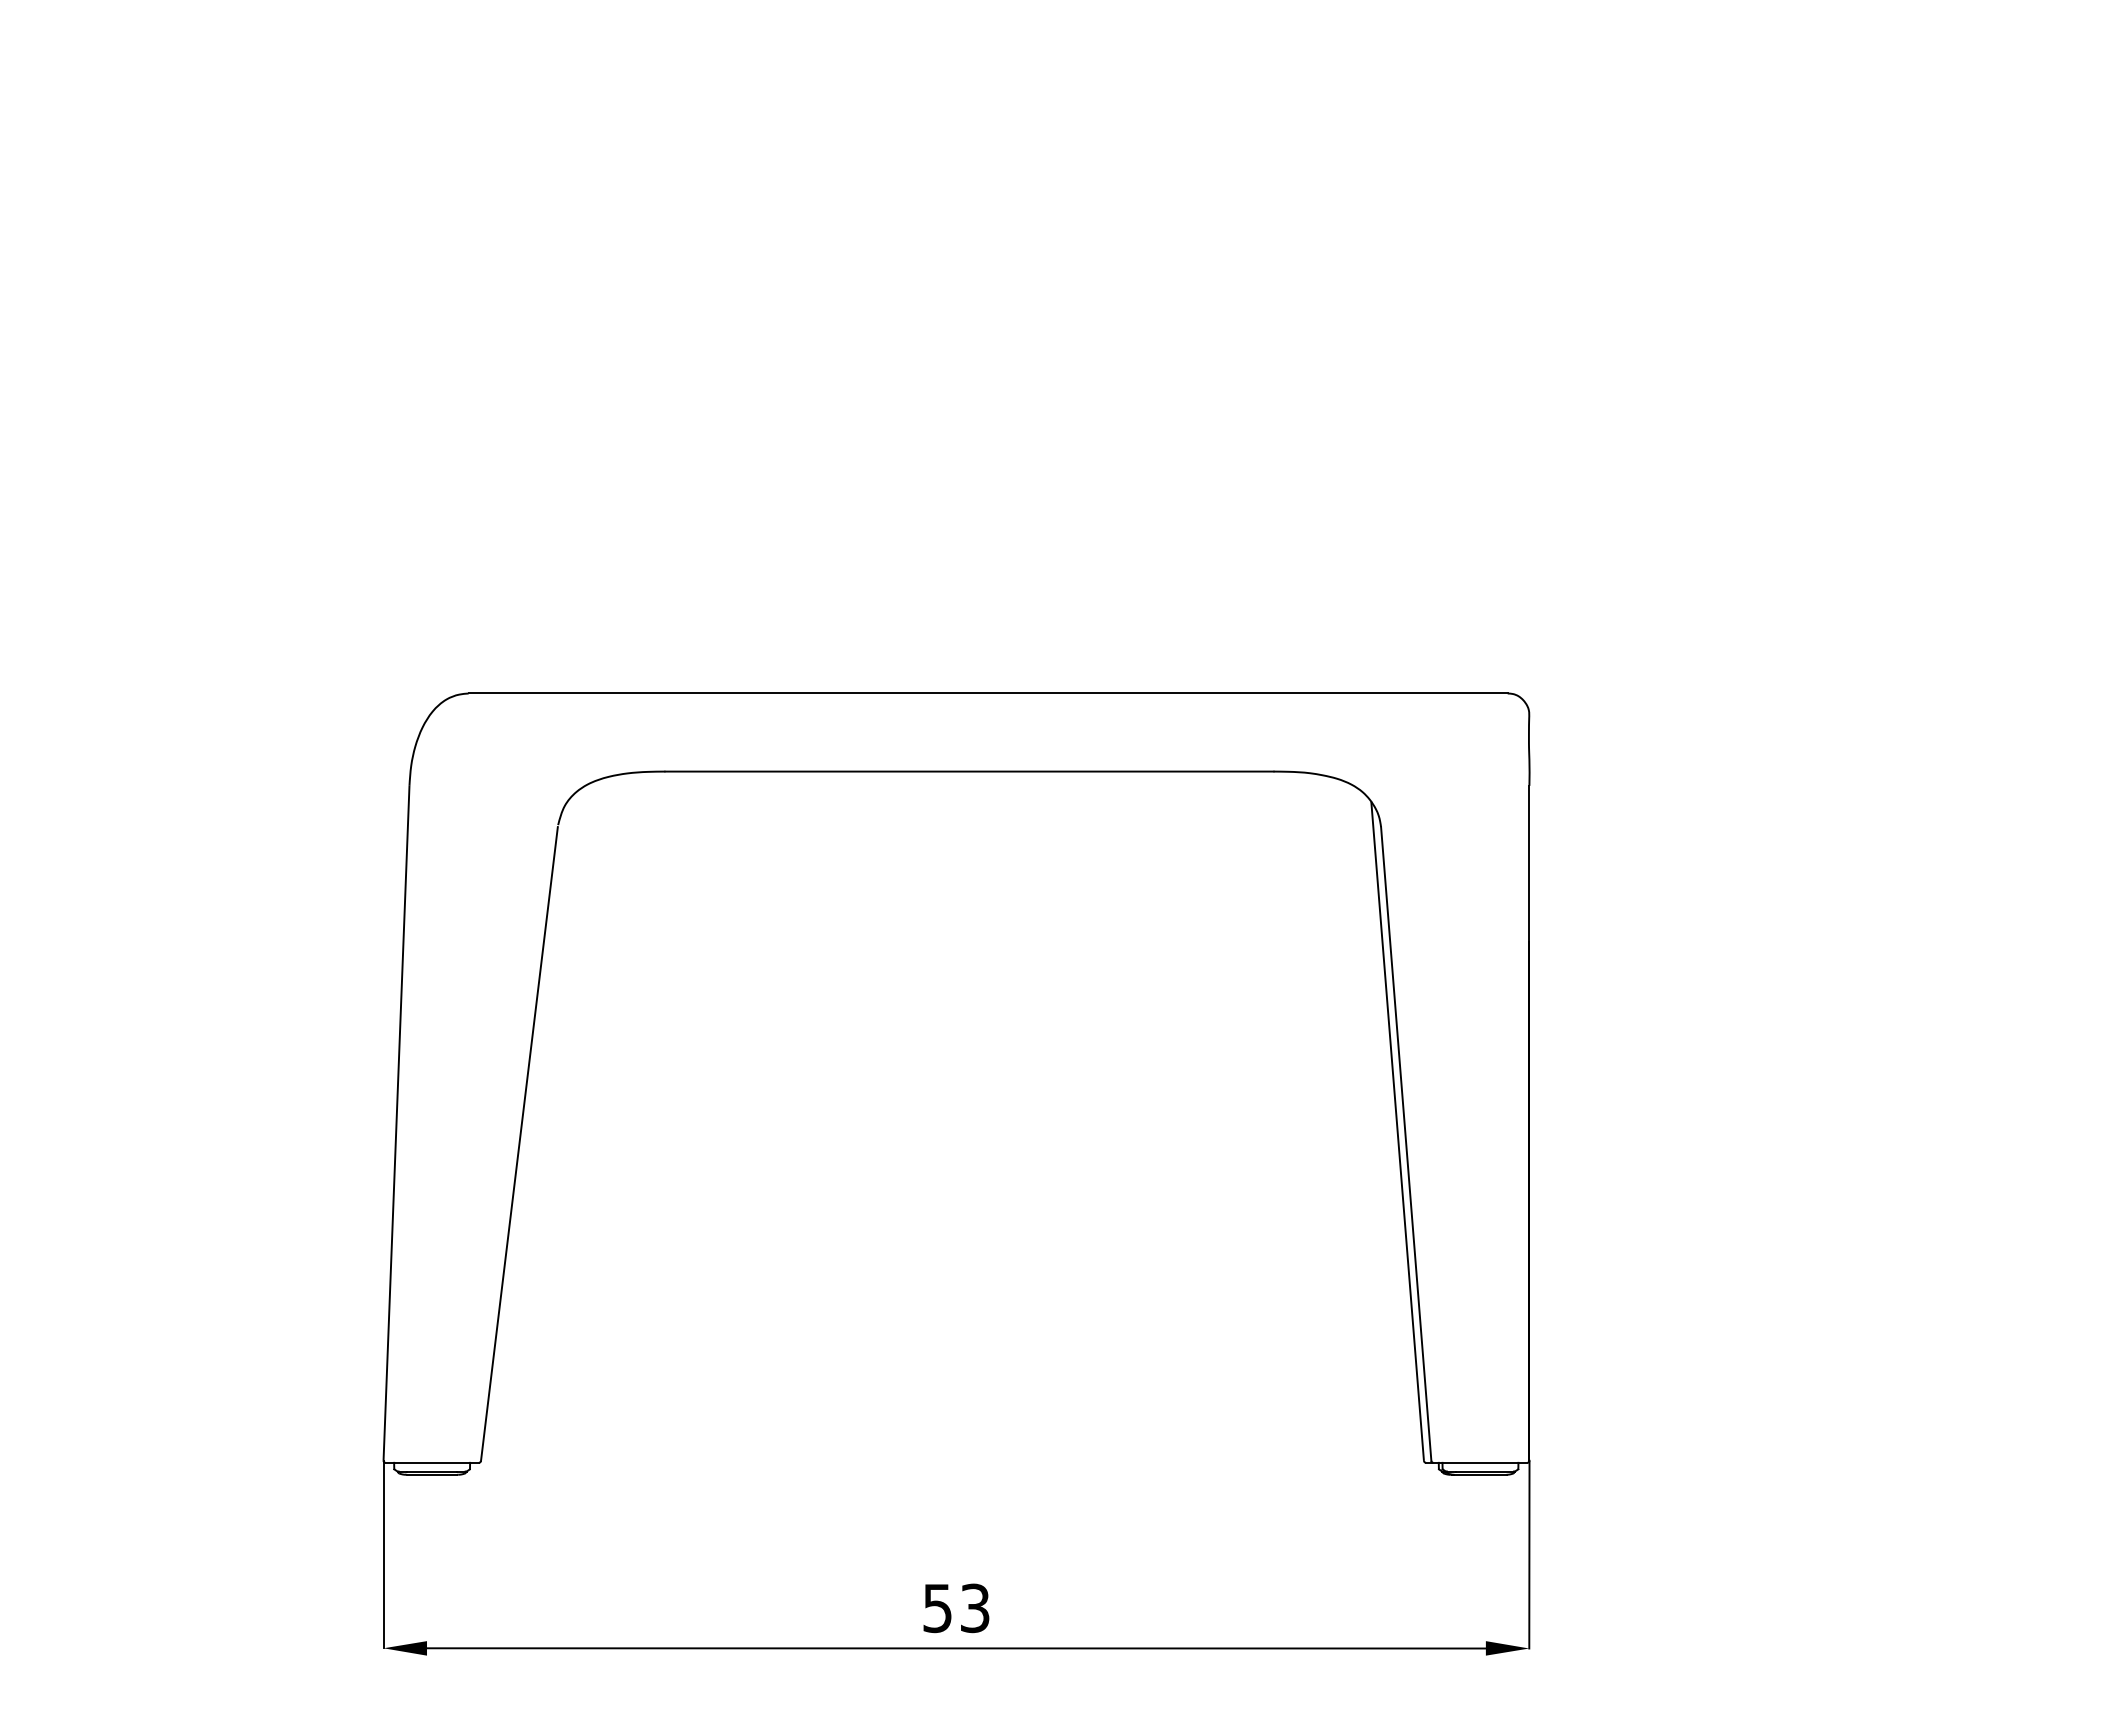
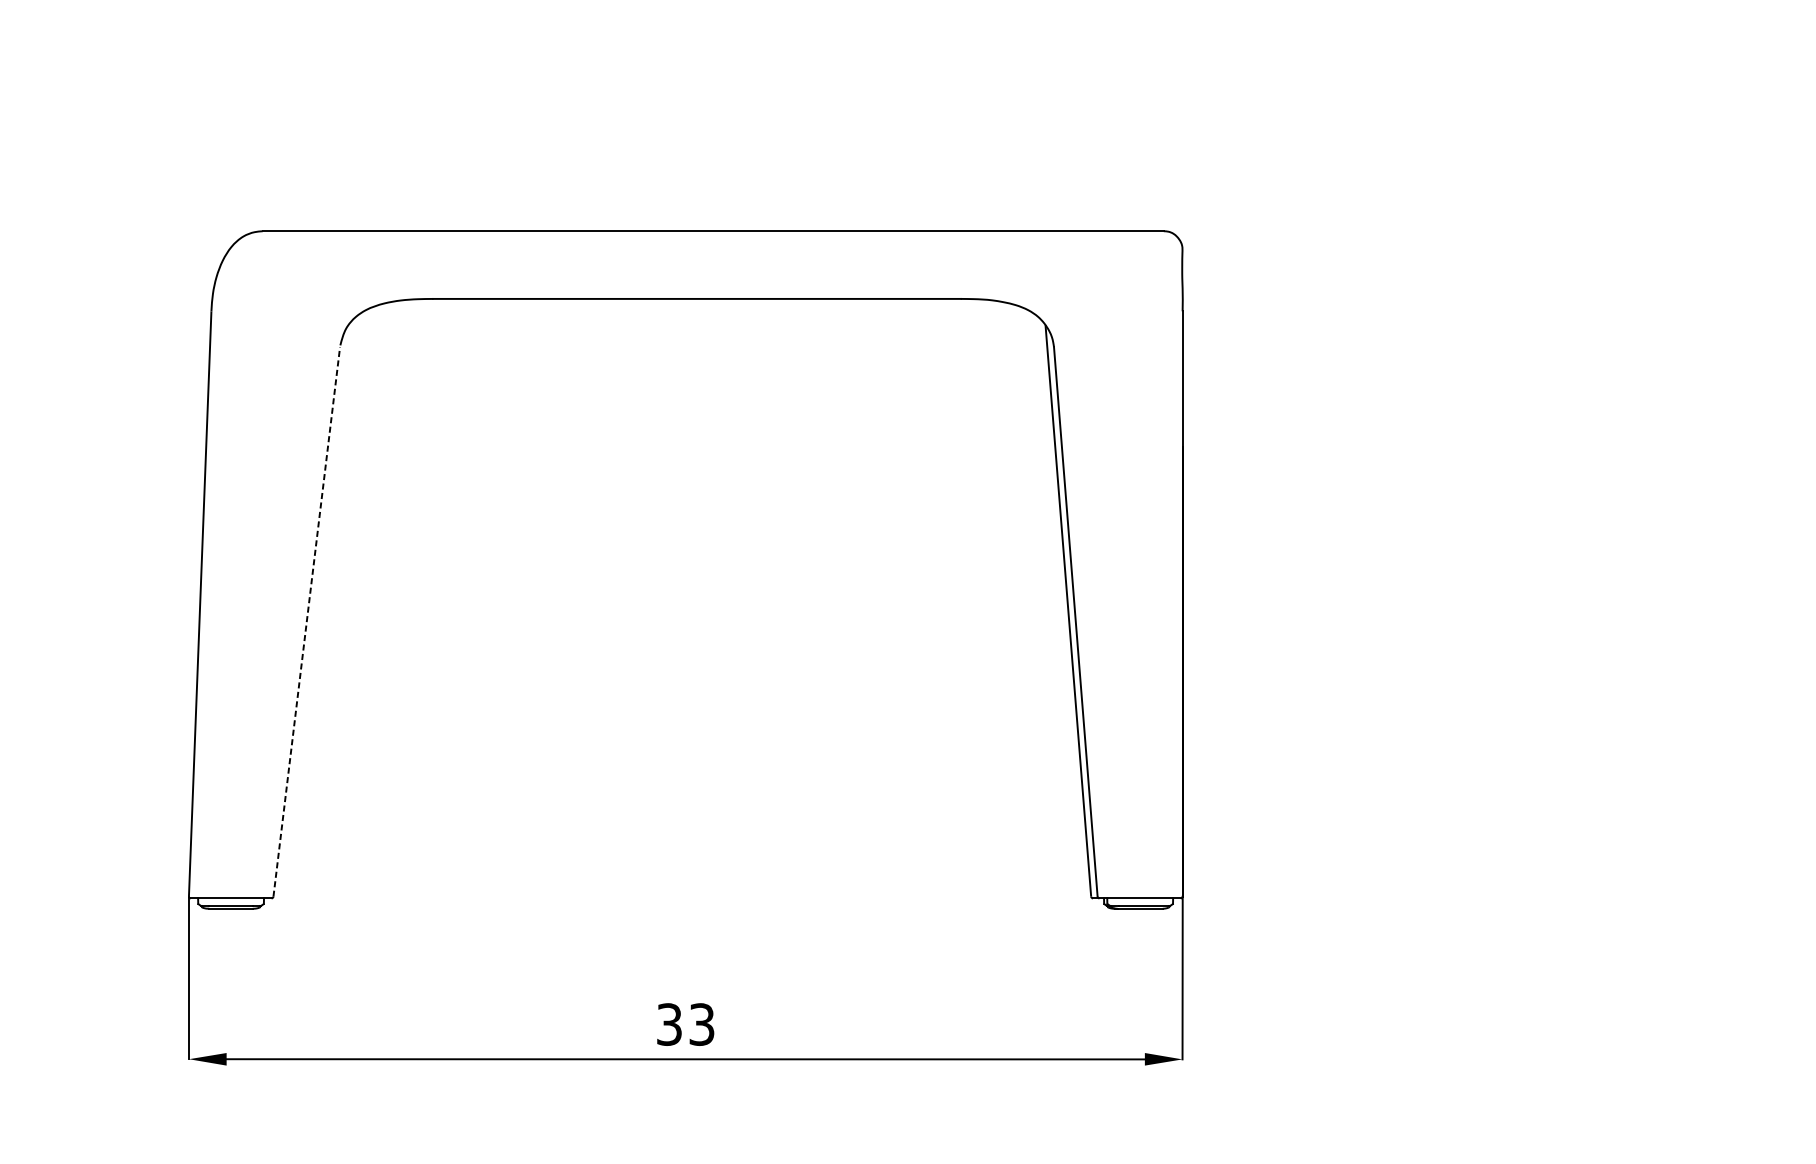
line: (519, 1143) -> (306, 621), solid -> dashed
text: (937, 1607) -> (669, 1023), 53 -> 33

